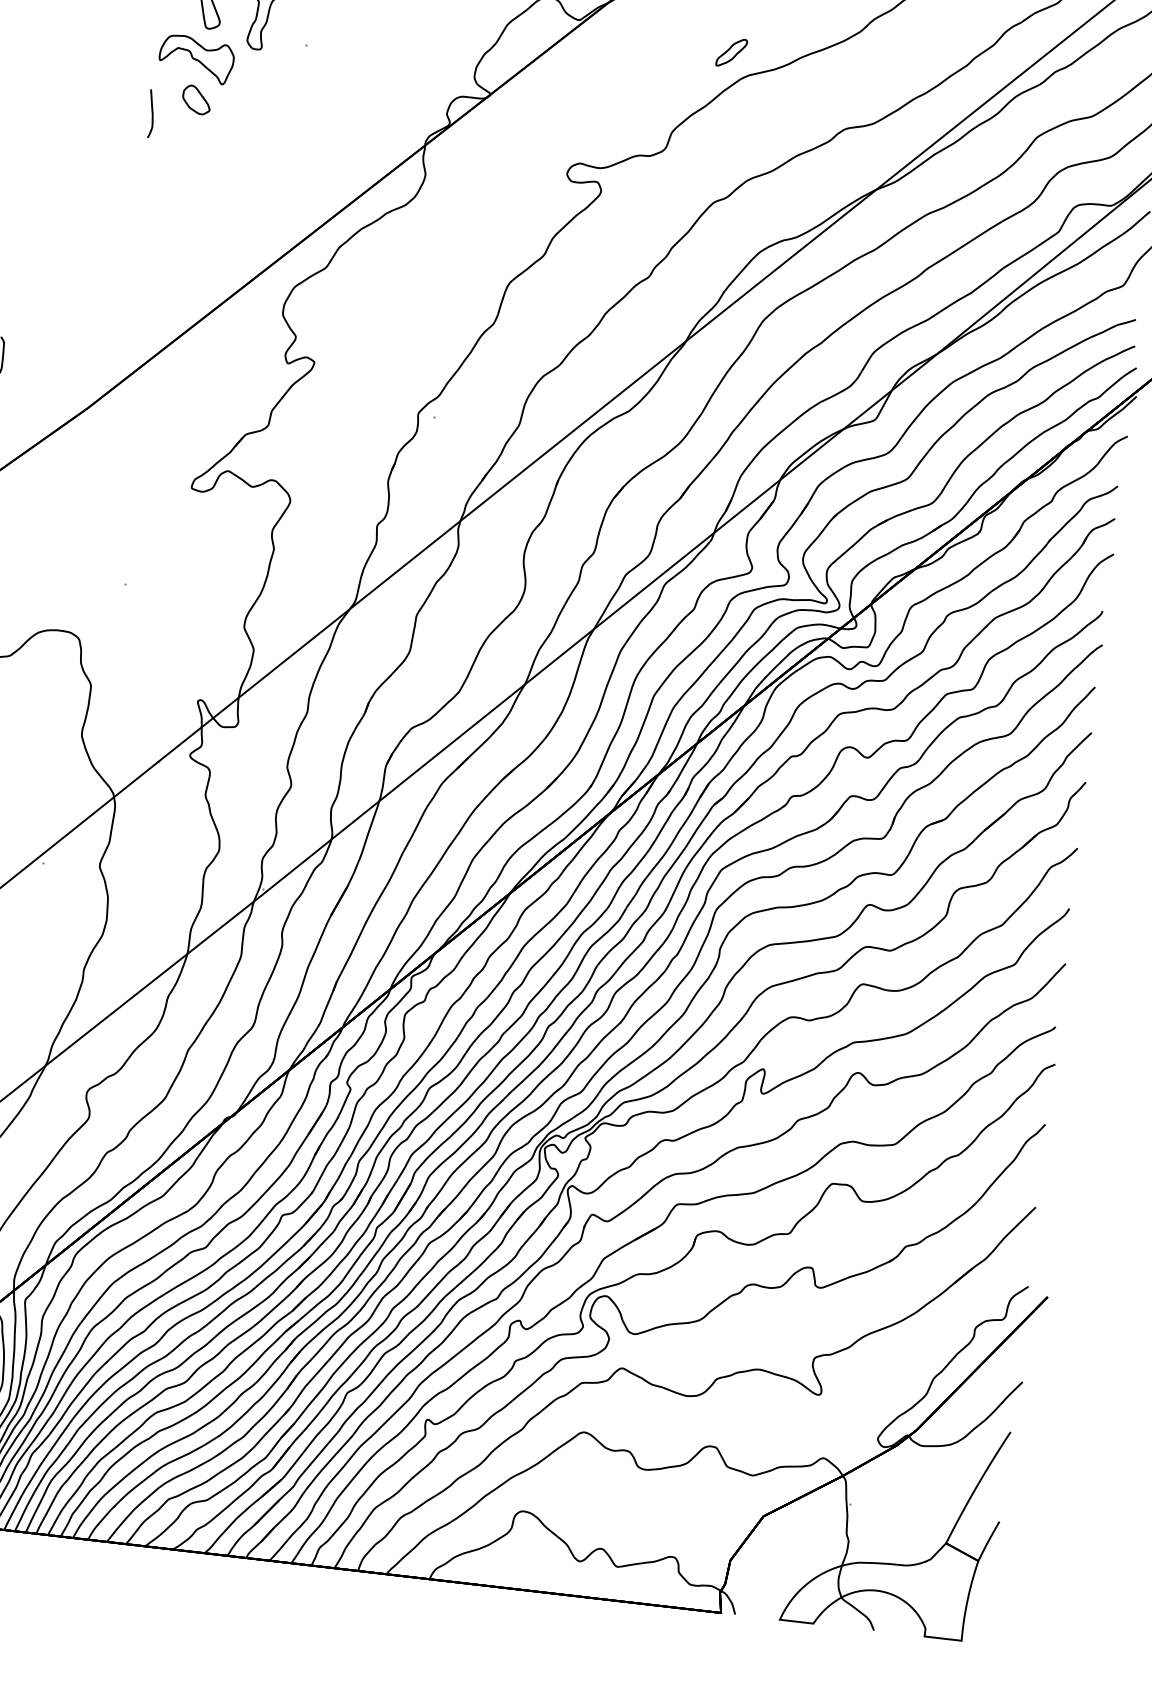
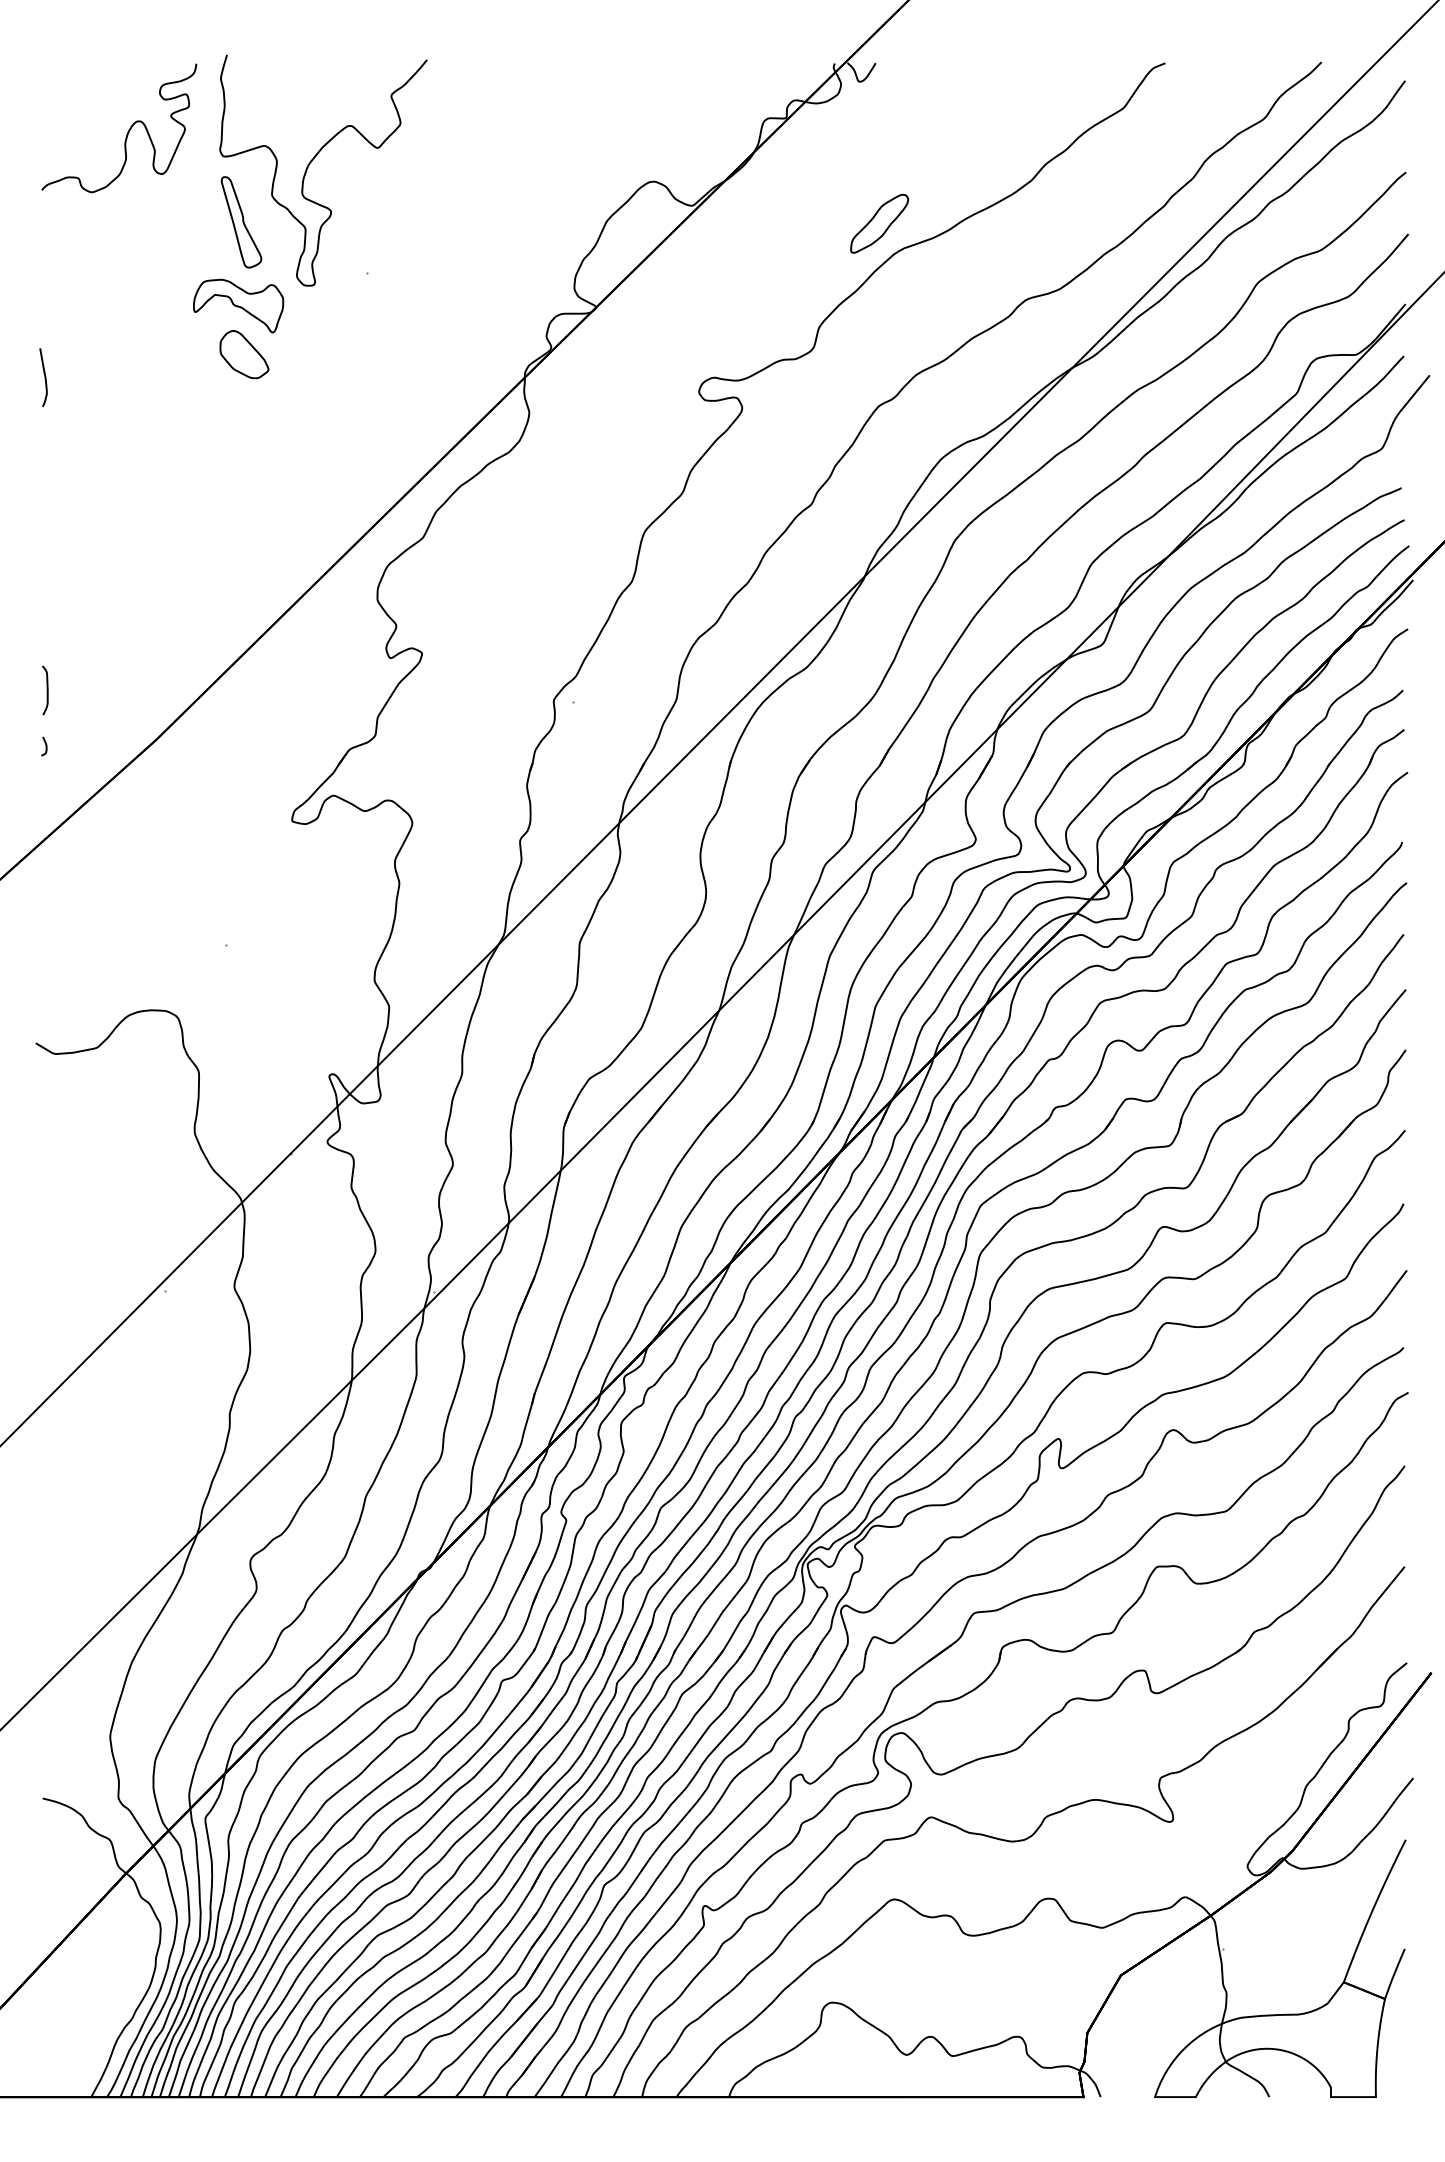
part: (731, 52) -> (879, 223), size x1.67
part: (196, 99) -> (244, 354), size x1.43
curve: (151, 113) -> (44, 377), moved

